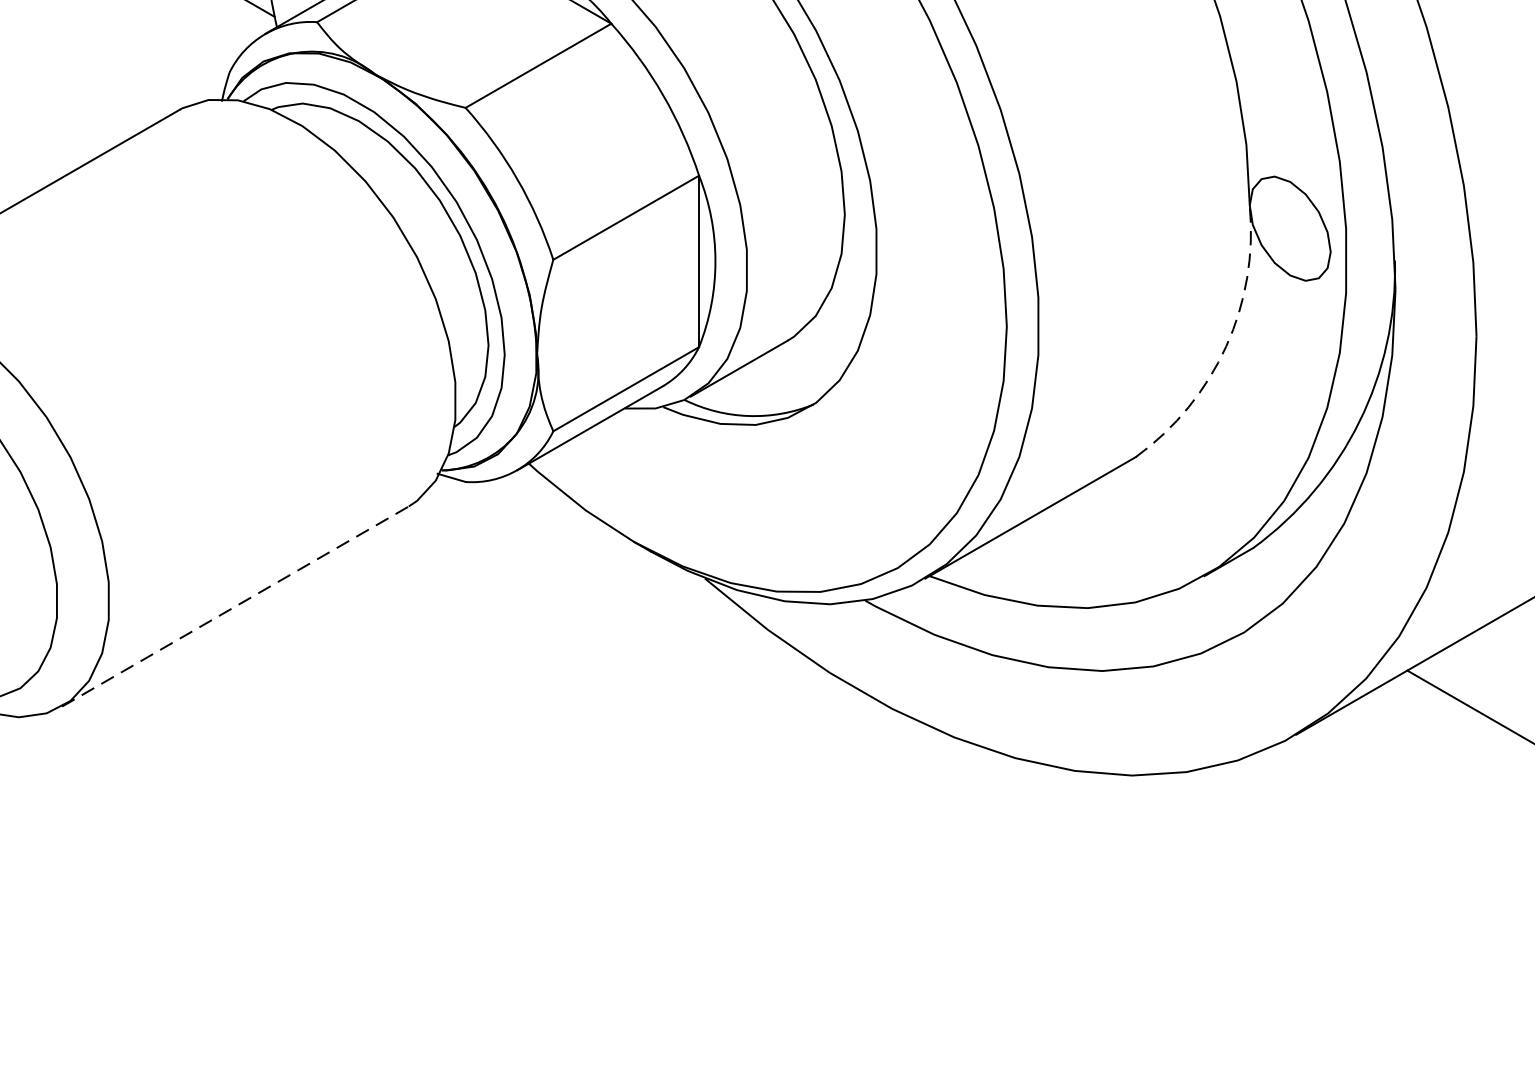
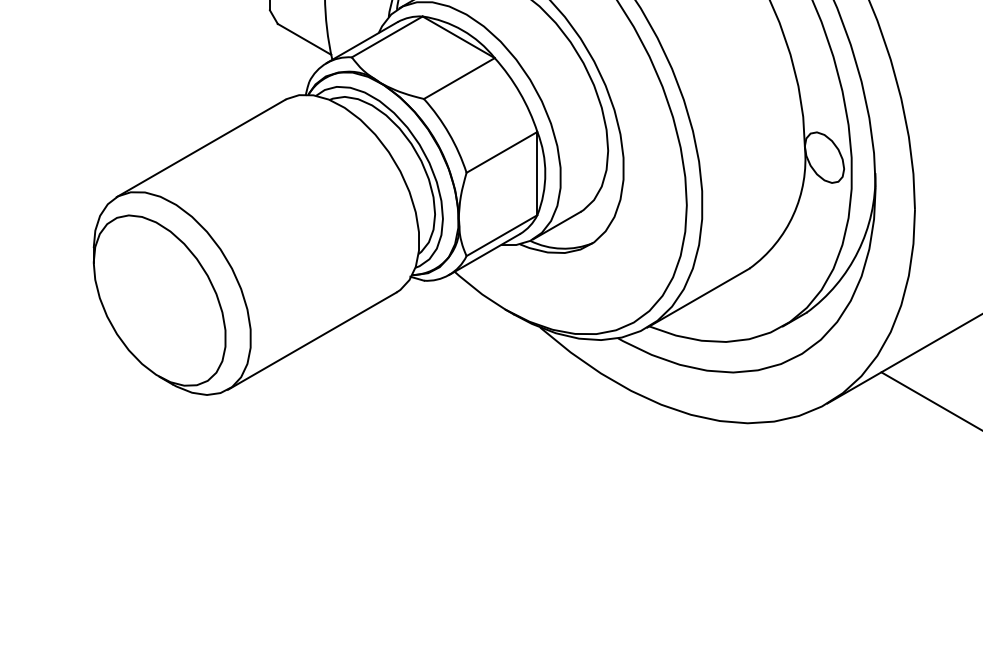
arc: (1226, 345) -> (793, 214), dashed -> solid
line: (236, 605) -> (312, 340), dashed -> solid

